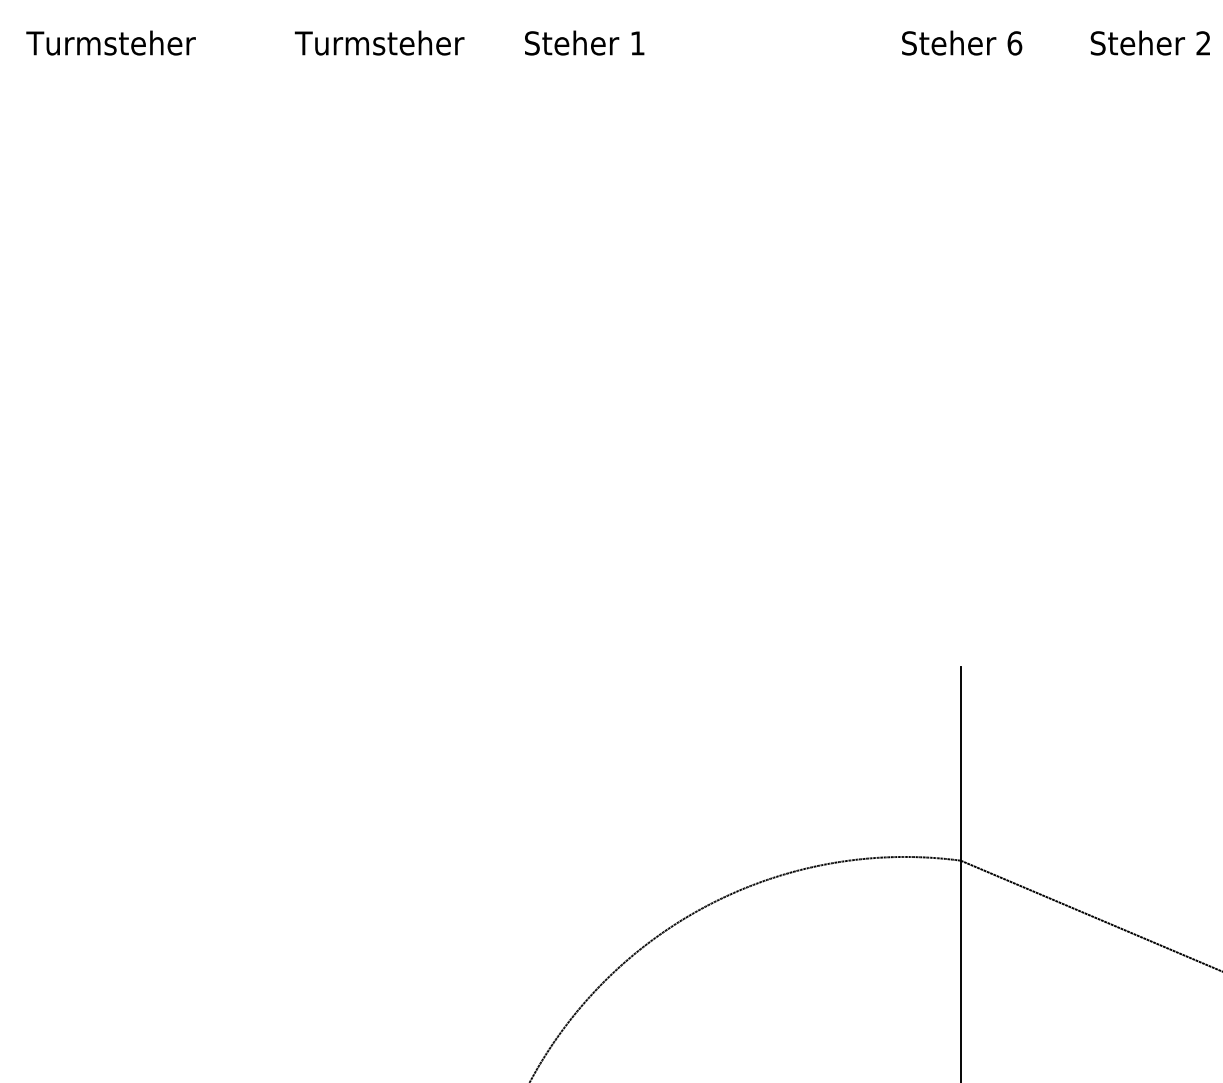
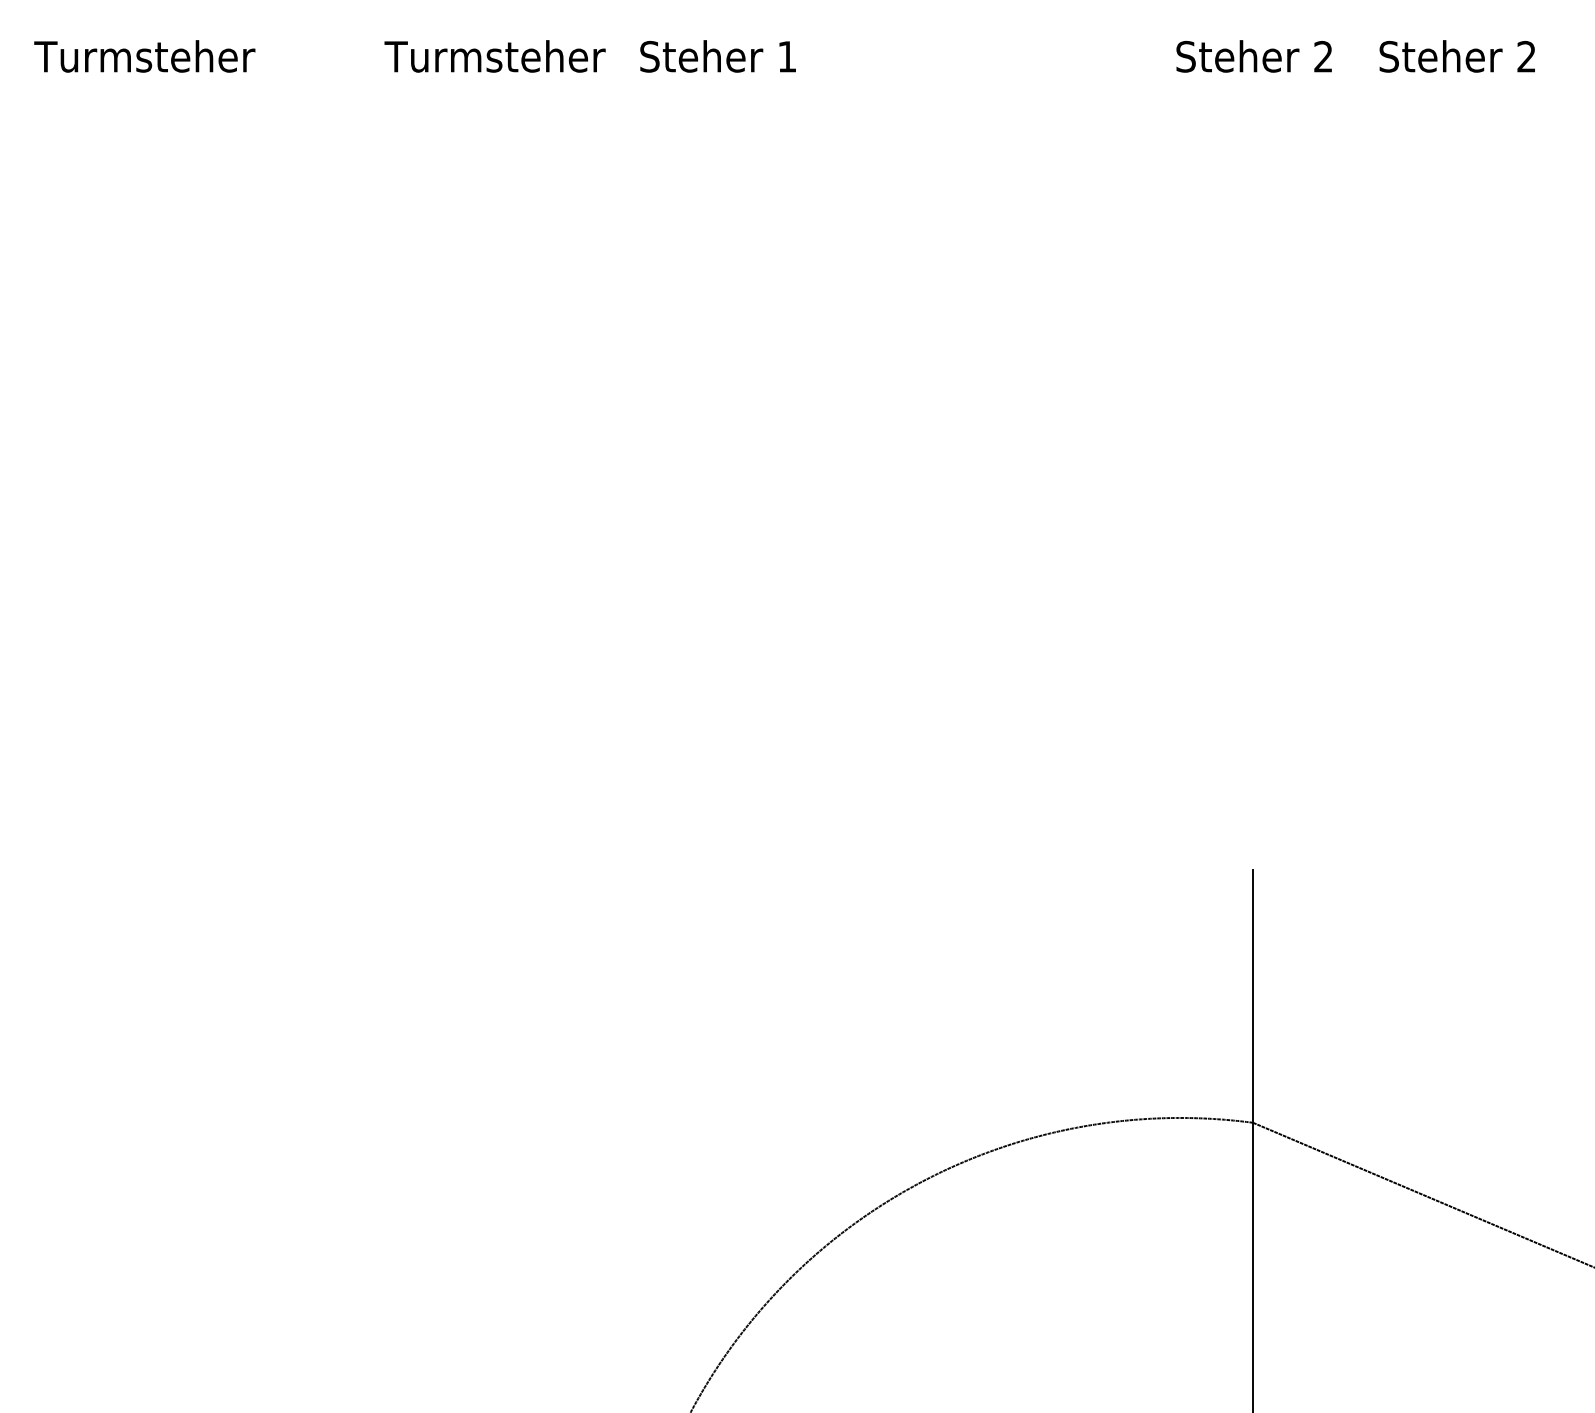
text: (584, 42) -> (717, 55), moved
text: (1149, 42) -> (1456, 55), moved
text: (1014, 43) -> (1323, 56), 6 -> 2

